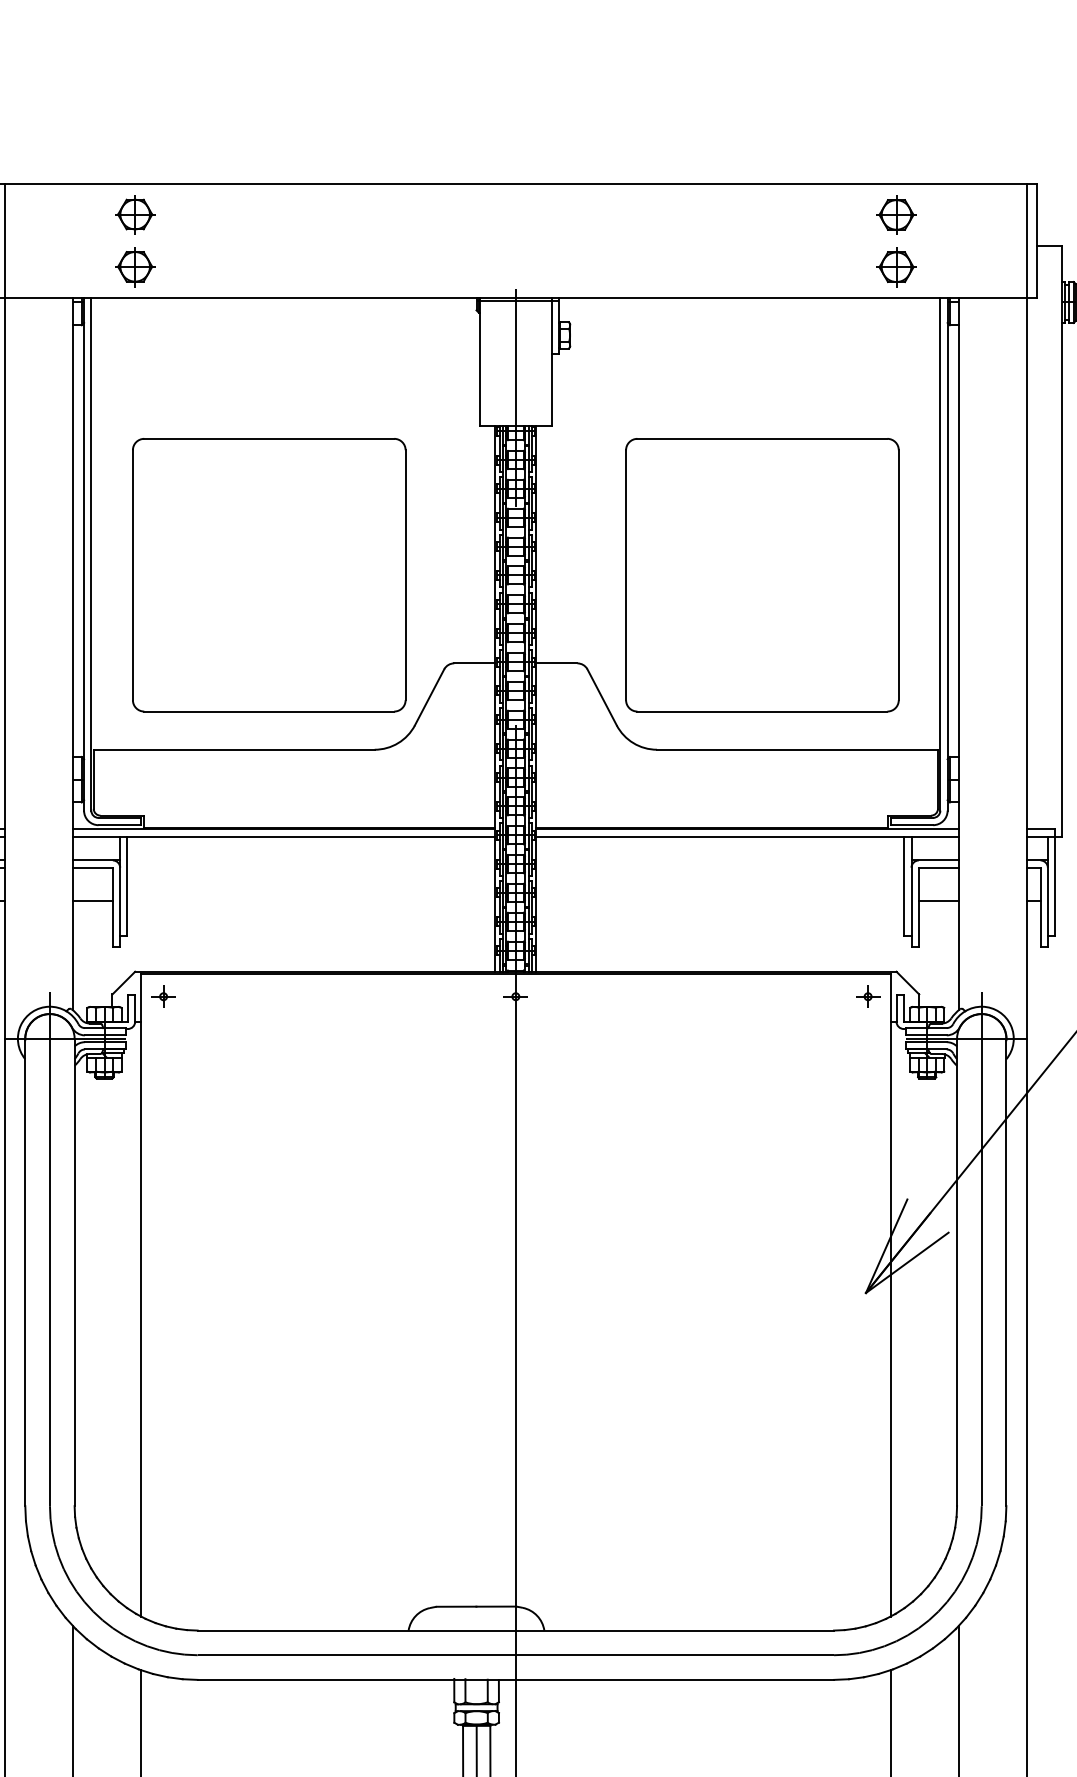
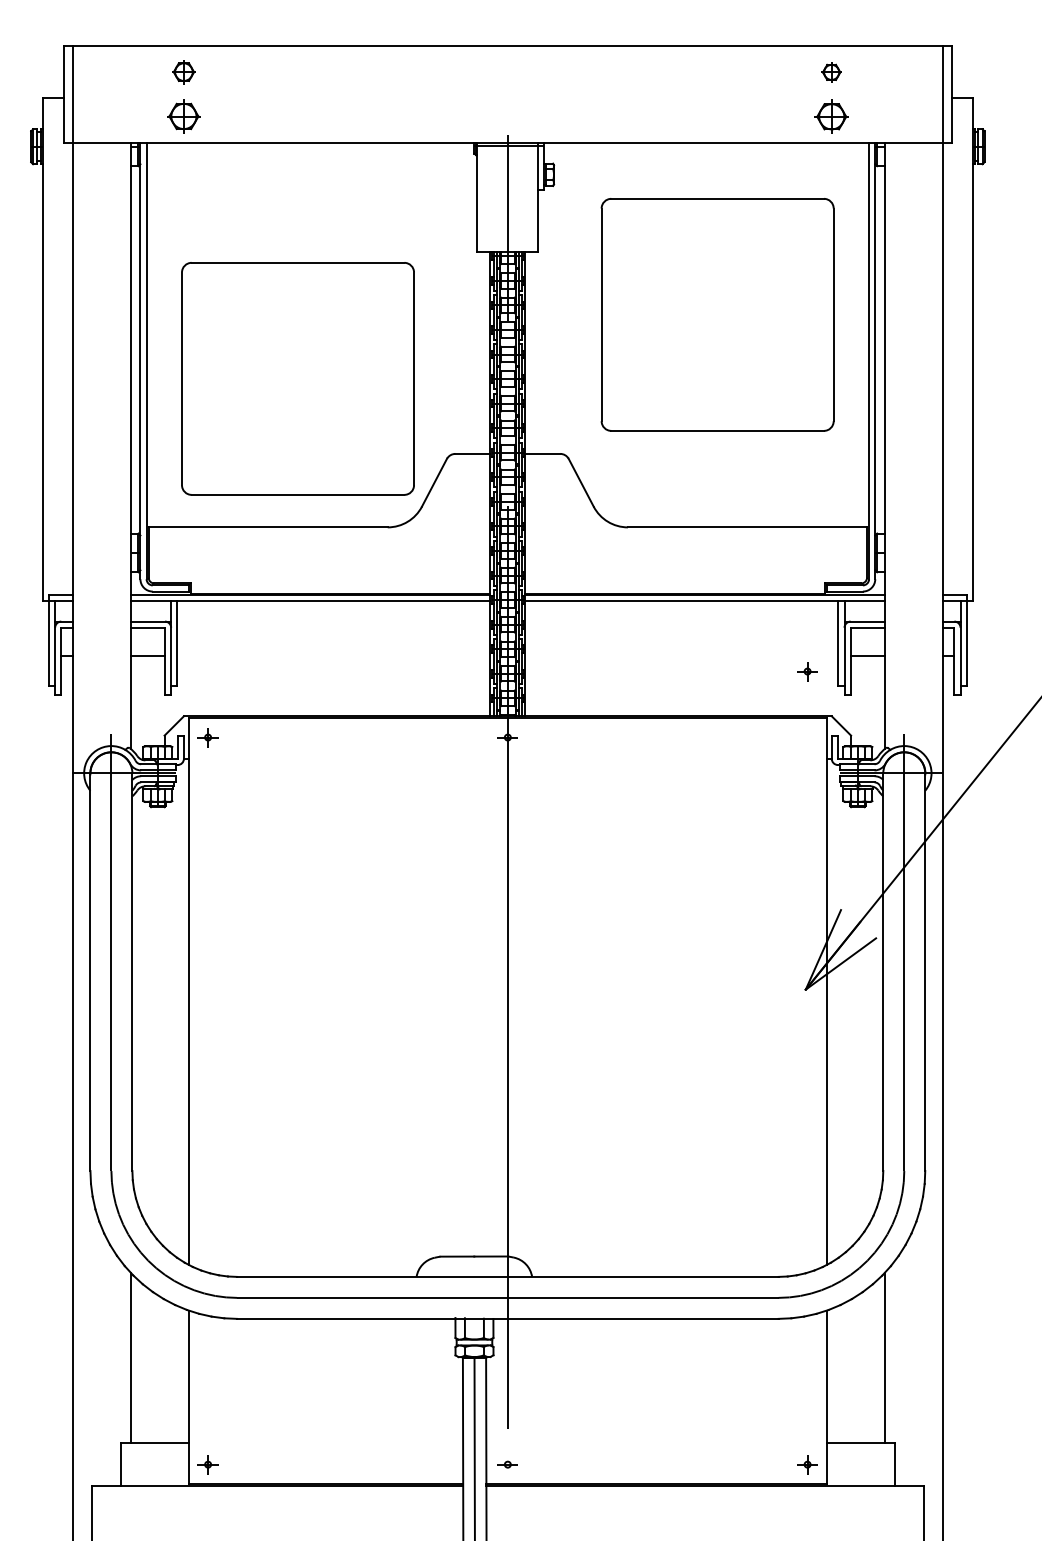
part: (134, 215) -> (183, 72), size x0.7
part: (896, 215) -> (831, 72), size x0.6
part: (762, 574) -> (717, 314), moved
part: (868, 996) -> (807, 671), moved

